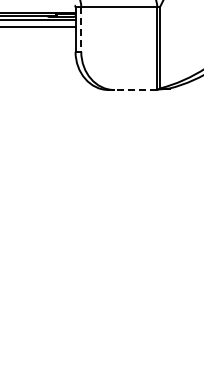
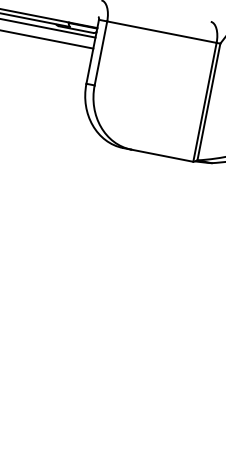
line: (81, 30) -> (101, 54), dashed -> solid
line: (135, 90) -> (161, 156), dashed -> solid

